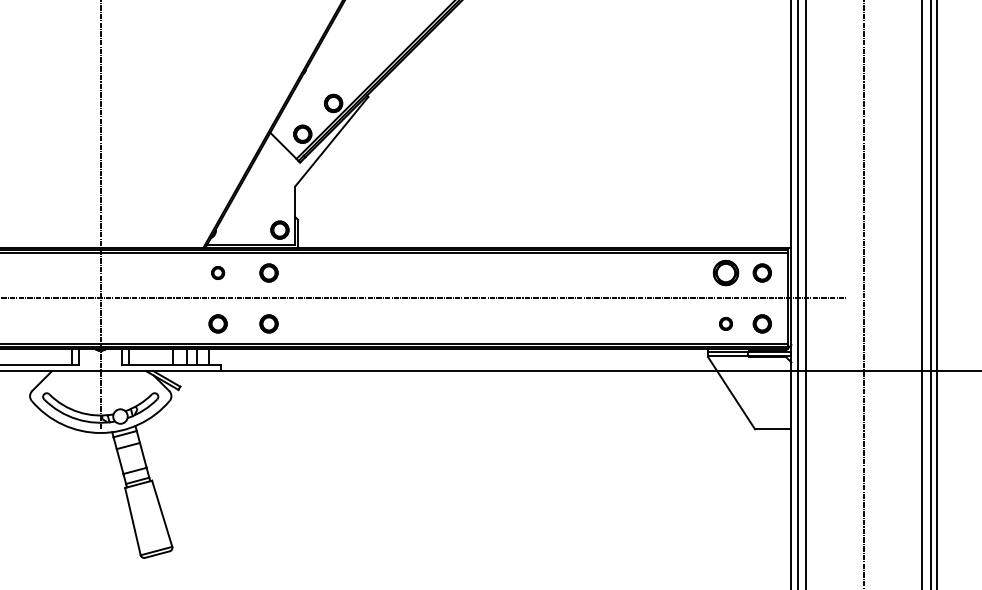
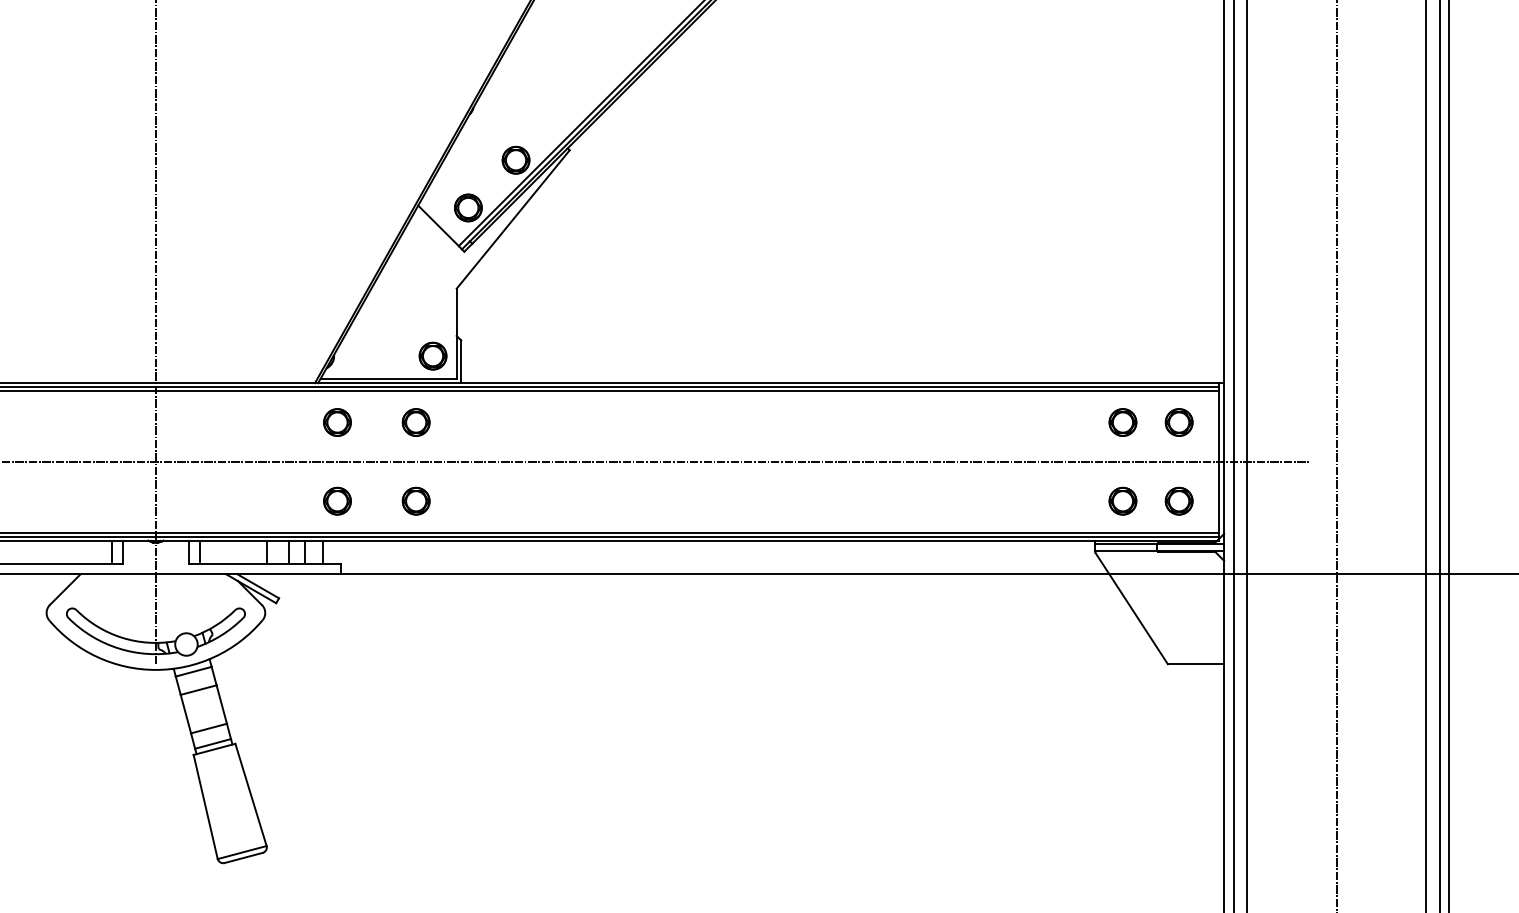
part: (217, 272) -> (336, 421), size x1.43
part: (725, 272) -> (1122, 421), size x0.71
part: (725, 323) -> (1122, 500), size x1.43

